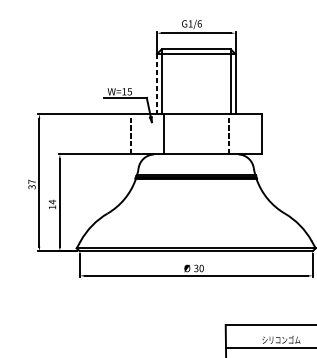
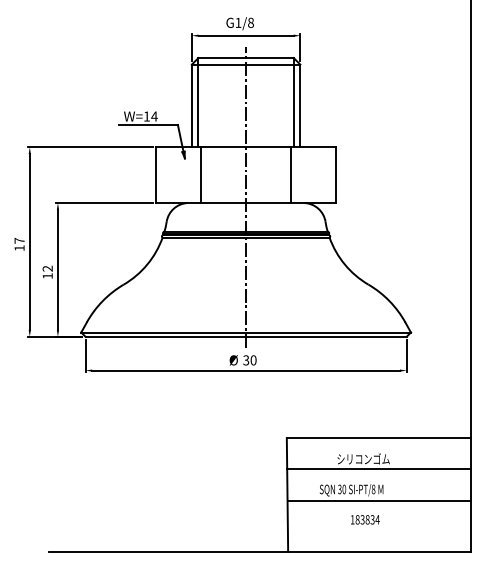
text: (200, 23) -> (251, 22), G1/6 -> G1/8
line: (156, 84) -> (191, 106), dashed -> solid
text: (129, 91) -> (154, 116), W=15 -> W=14
line: (131, 134) -> (156, 175), dashed -> solid
line: (229, 134) -> (291, 175), dashed -> solid
line: (196, 149) -> (246, 196), added
text: (32, 187) -> (19, 248), 37 -> 17
text: (52, 201) -> (47, 268), 14 -> 12

